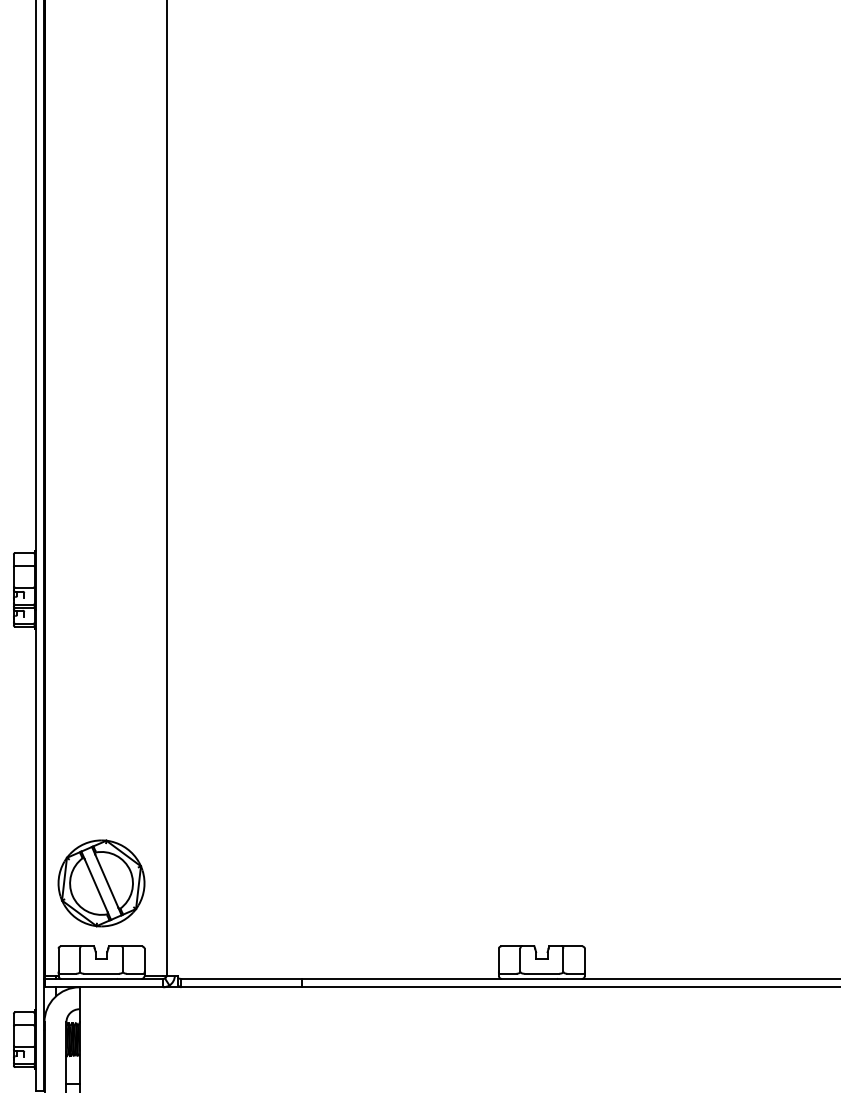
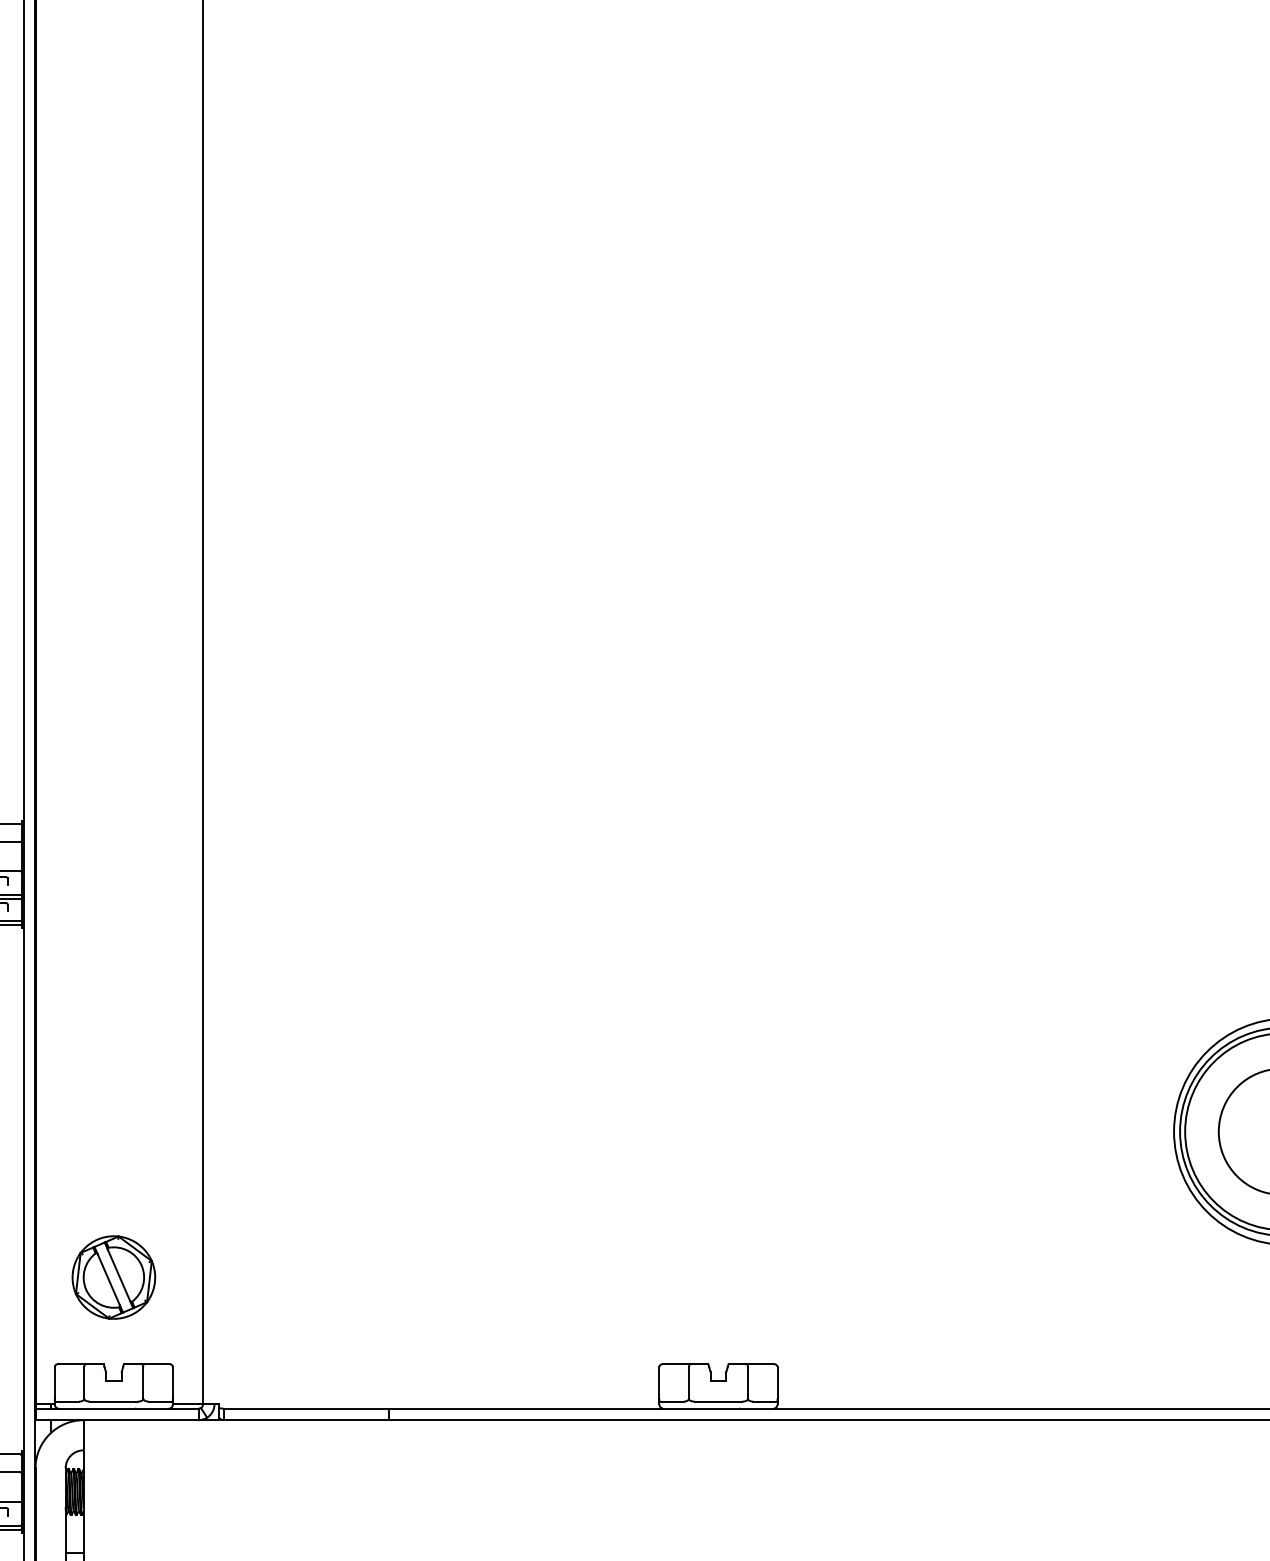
part: (101, 883) -> (113, 1277), size x0.7

